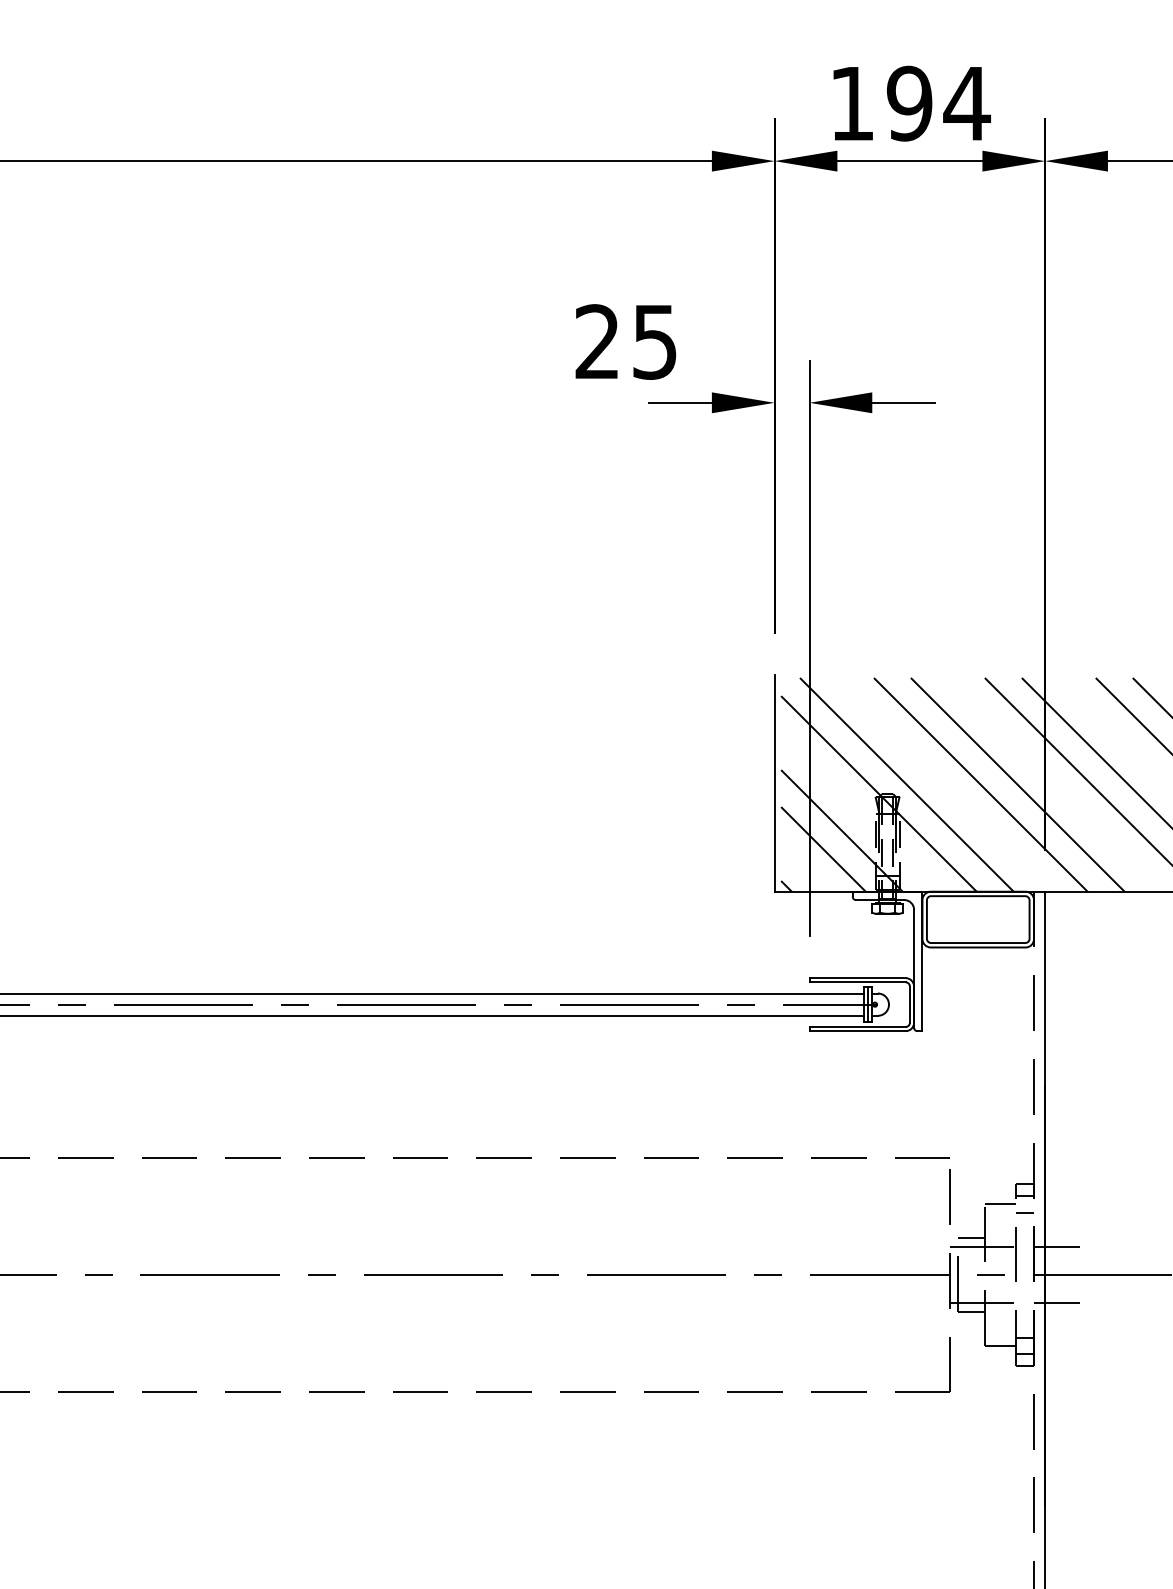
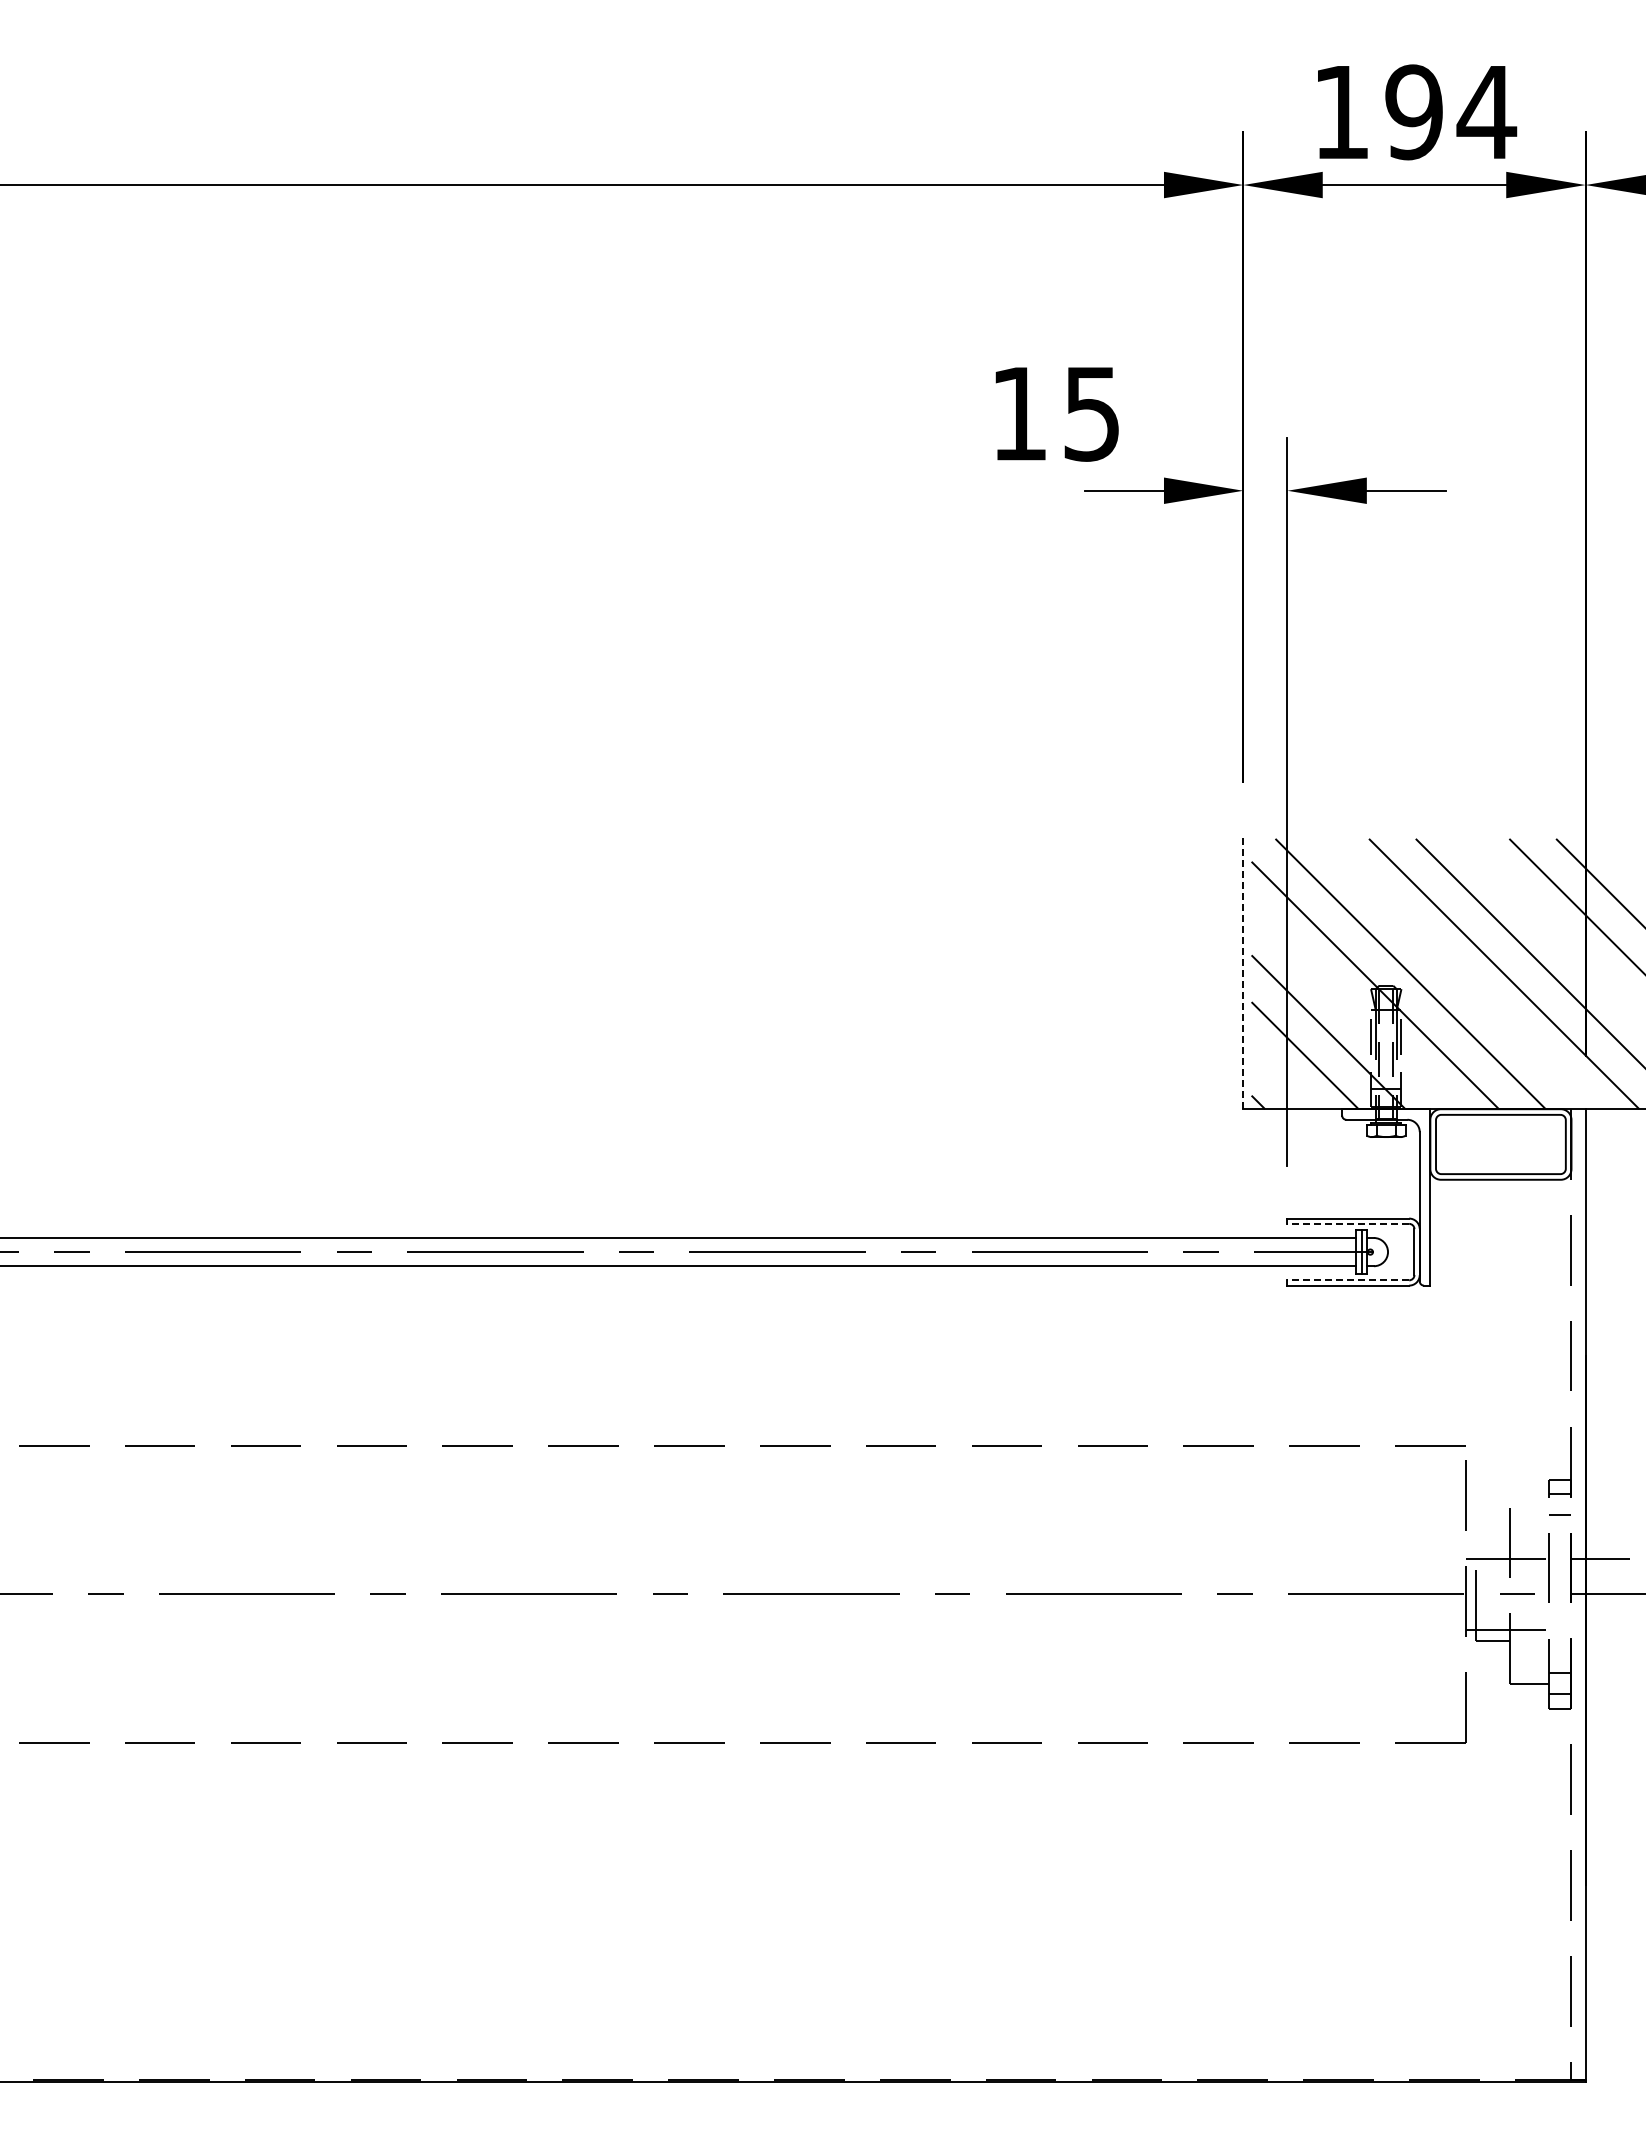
text: (596, 340) -> (1018, 412), 25 -> 15
line: (774, 783) -> (1243, 972), solid -> dashed
line: (857, 982) -> (1348, 1223), solid -> dashed
line: (857, 1027) -> (1348, 1280), solid -> dashed
line: (1000, 1204) -> (1529, 1504), removed
line: (971, 1238) -> (1492, 1547), removed
line: (1056, 1302) -> (1600, 1629), removed

